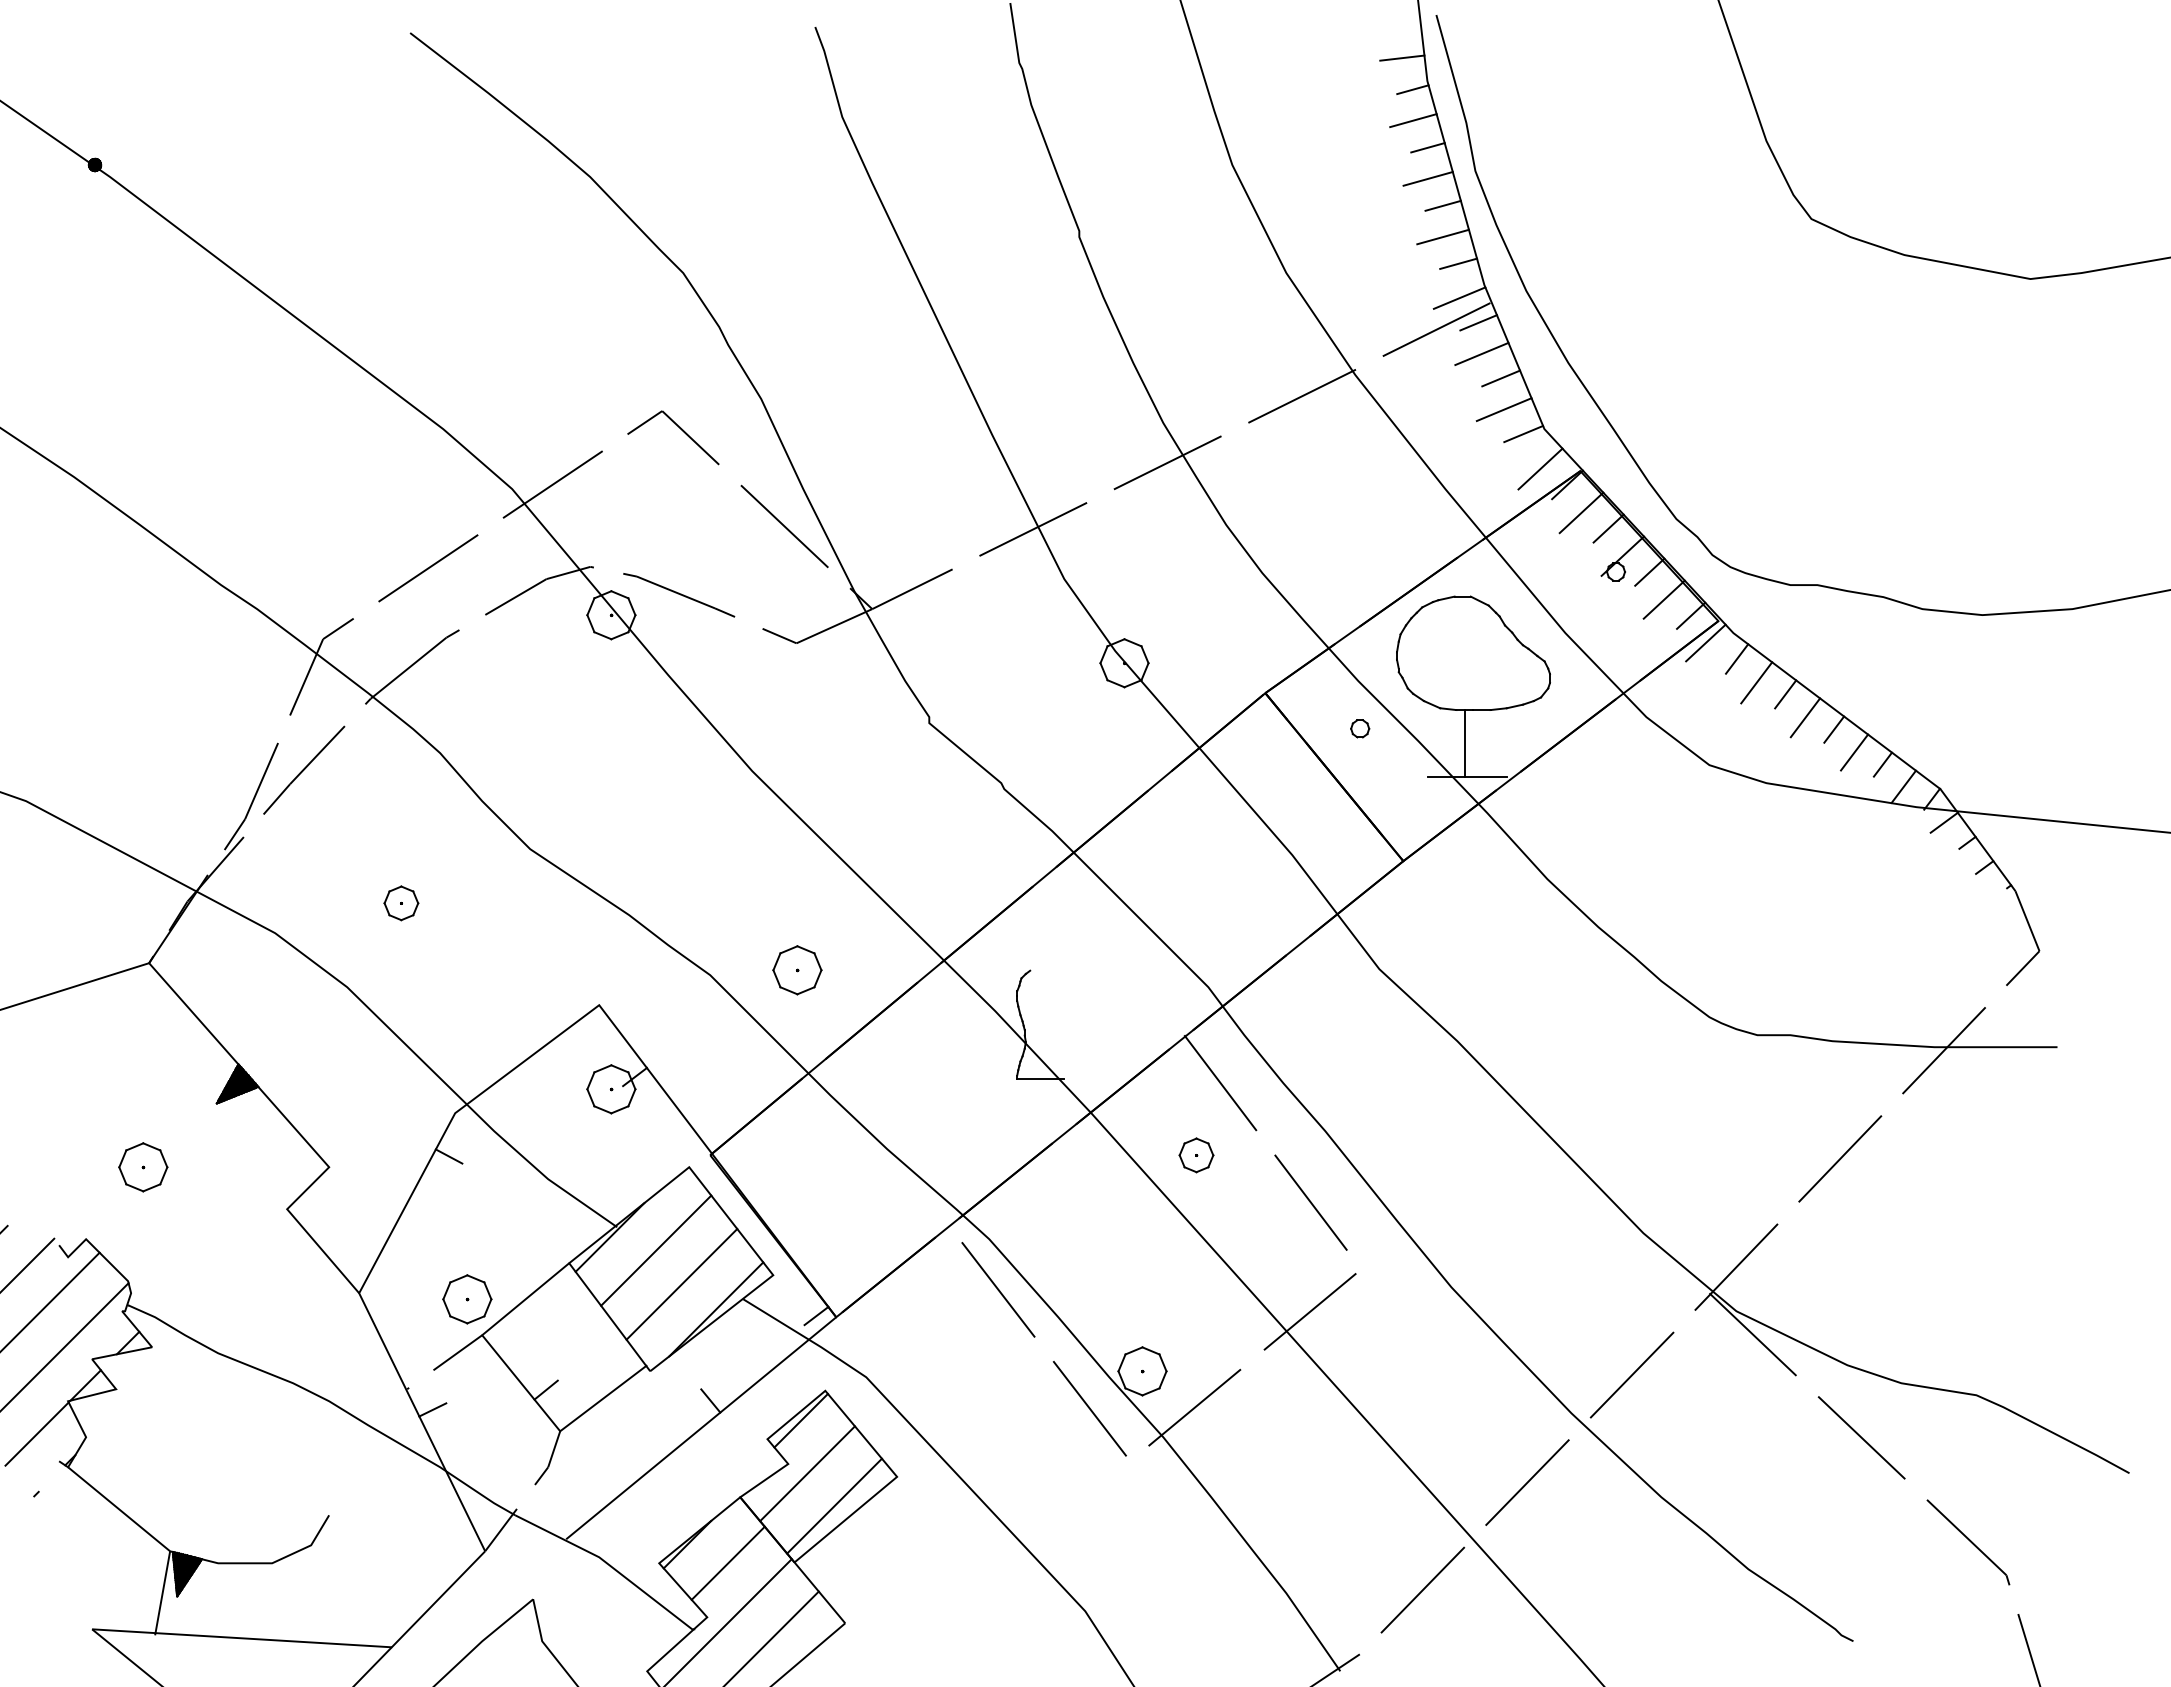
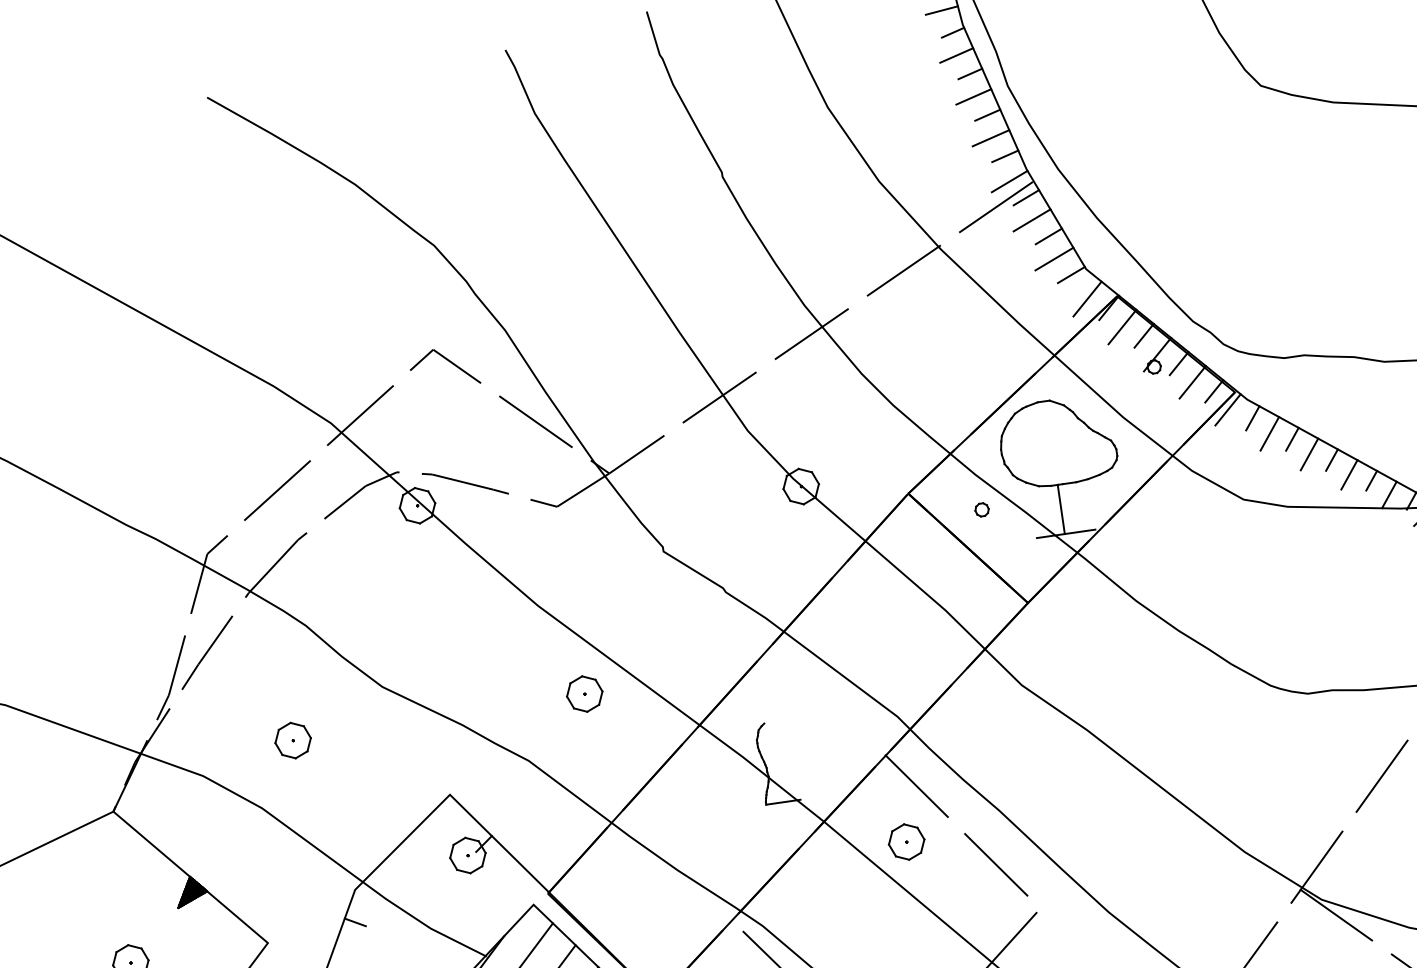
part: (401, 903) -> (293, 740), size x1.43
part: (797, 970) -> (584, 694), moved
part: (1196, 1155) -> (906, 842), size x1.43

